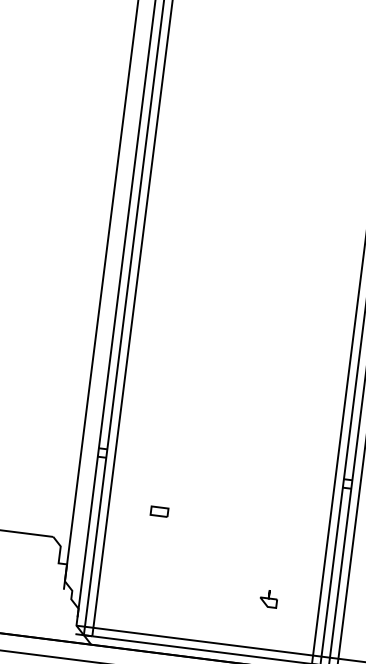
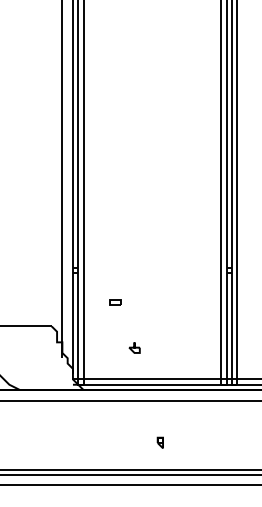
part: (268, 598) -> (134, 347), moved

